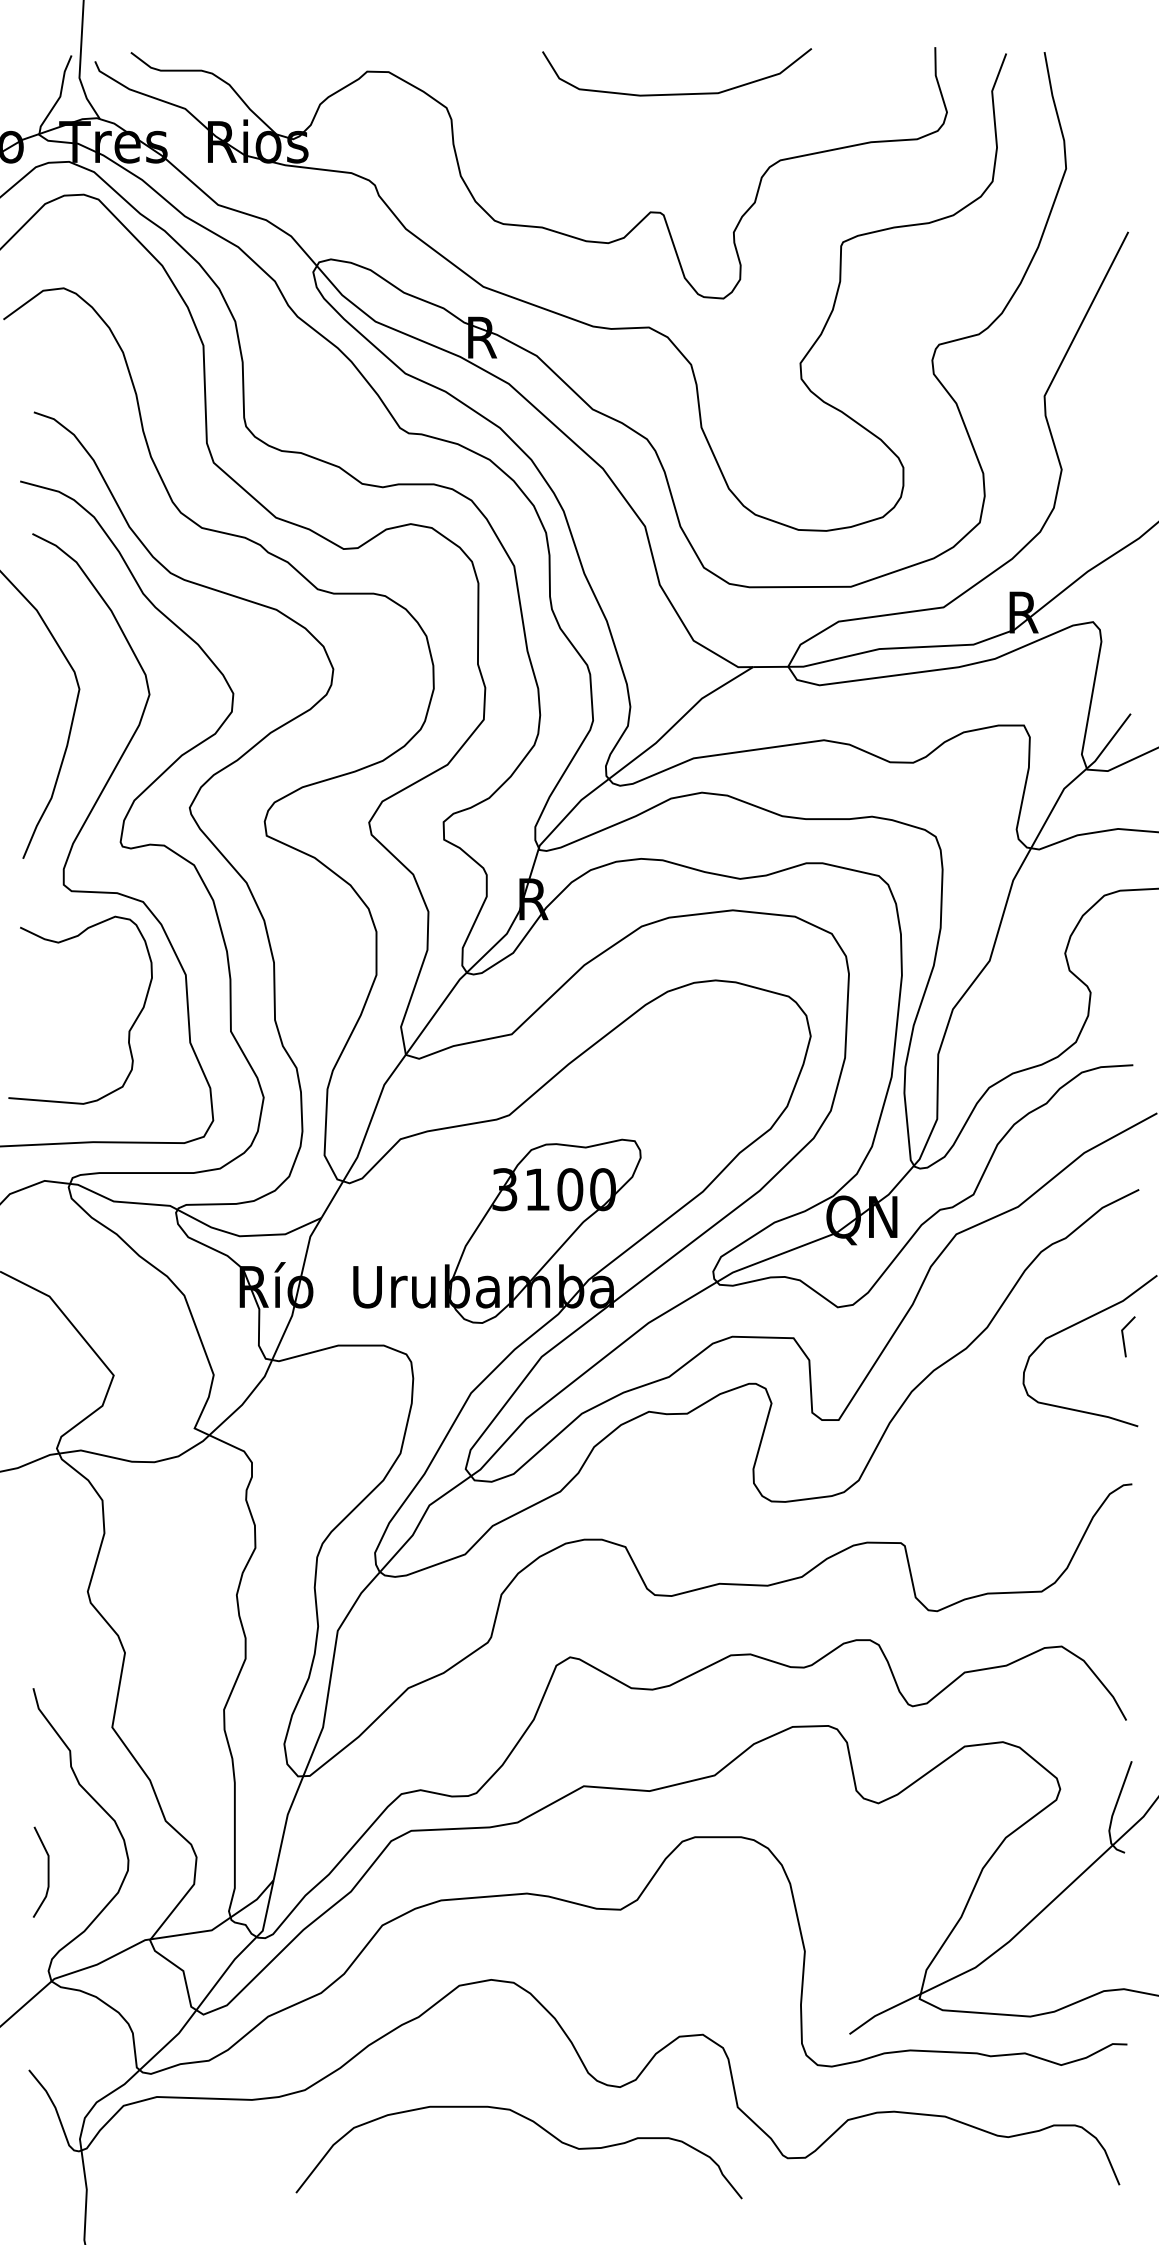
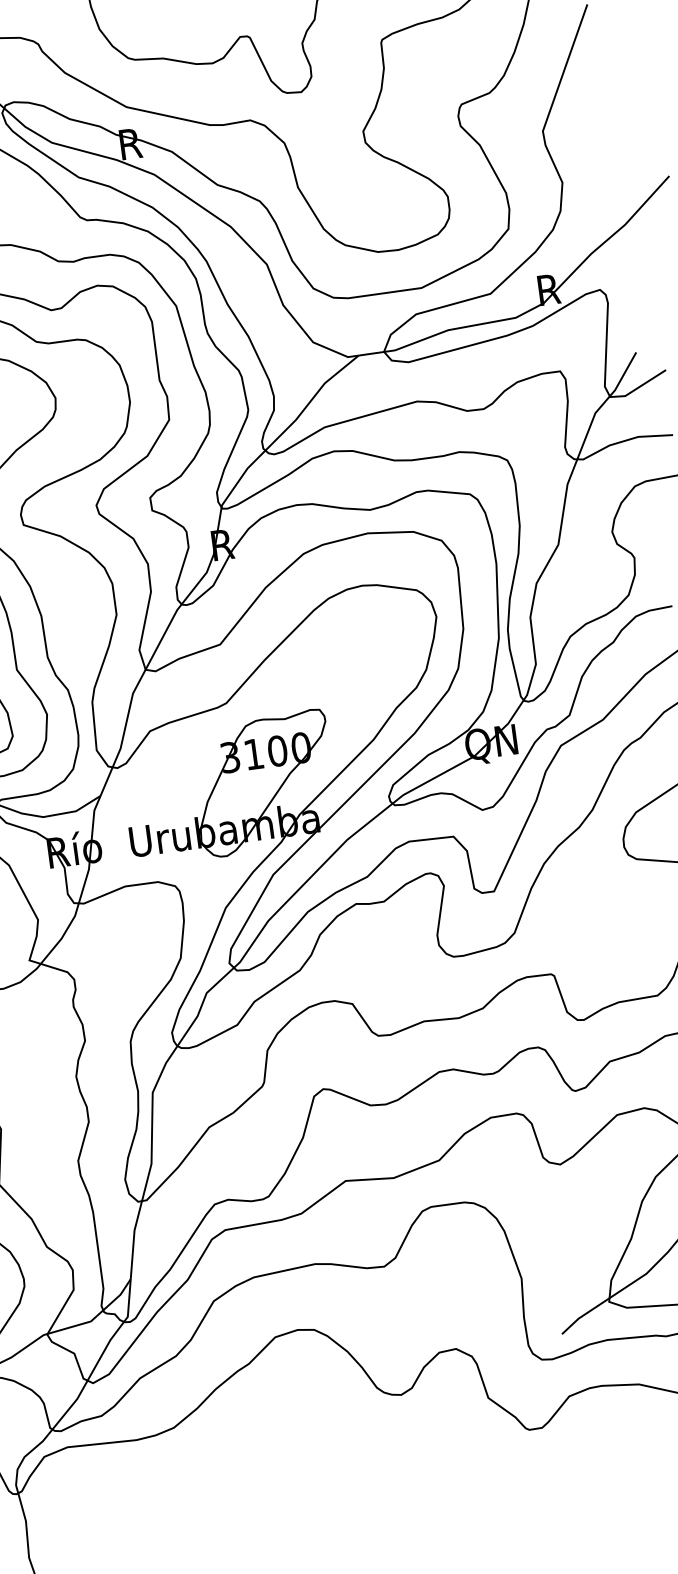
curve: (539, 2127) -> (347, 1431), removed

